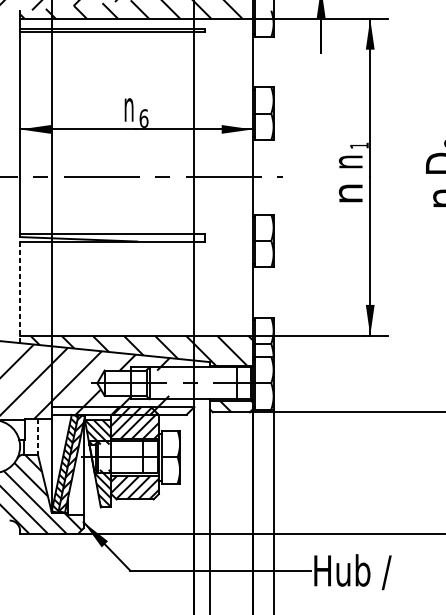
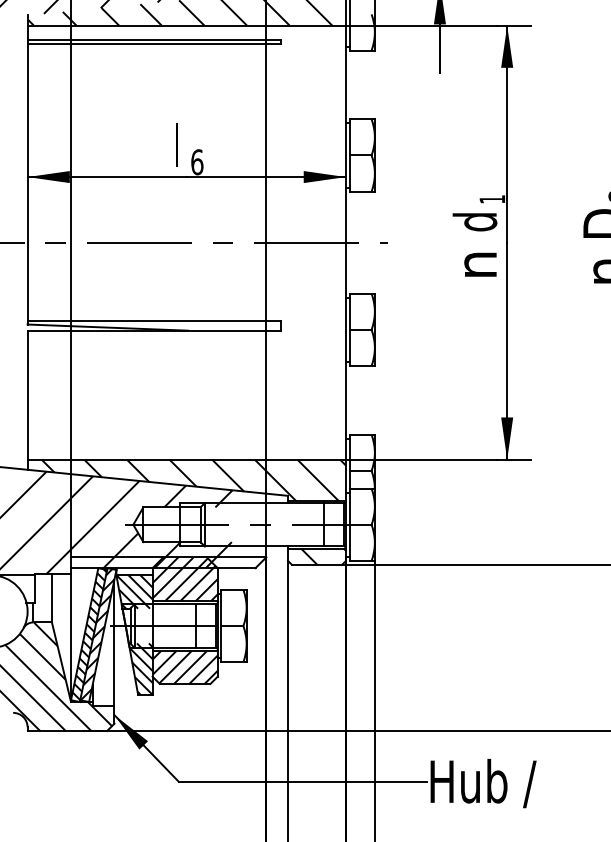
text: (128, 105) -> (176, 144), n -> l
text: (346, 162) -> (474, 222), n -> d
line: (20, 292) -> (27, 400), dashed -> solid
line: (37, 437) -> (51, 598), dashed -> solid

